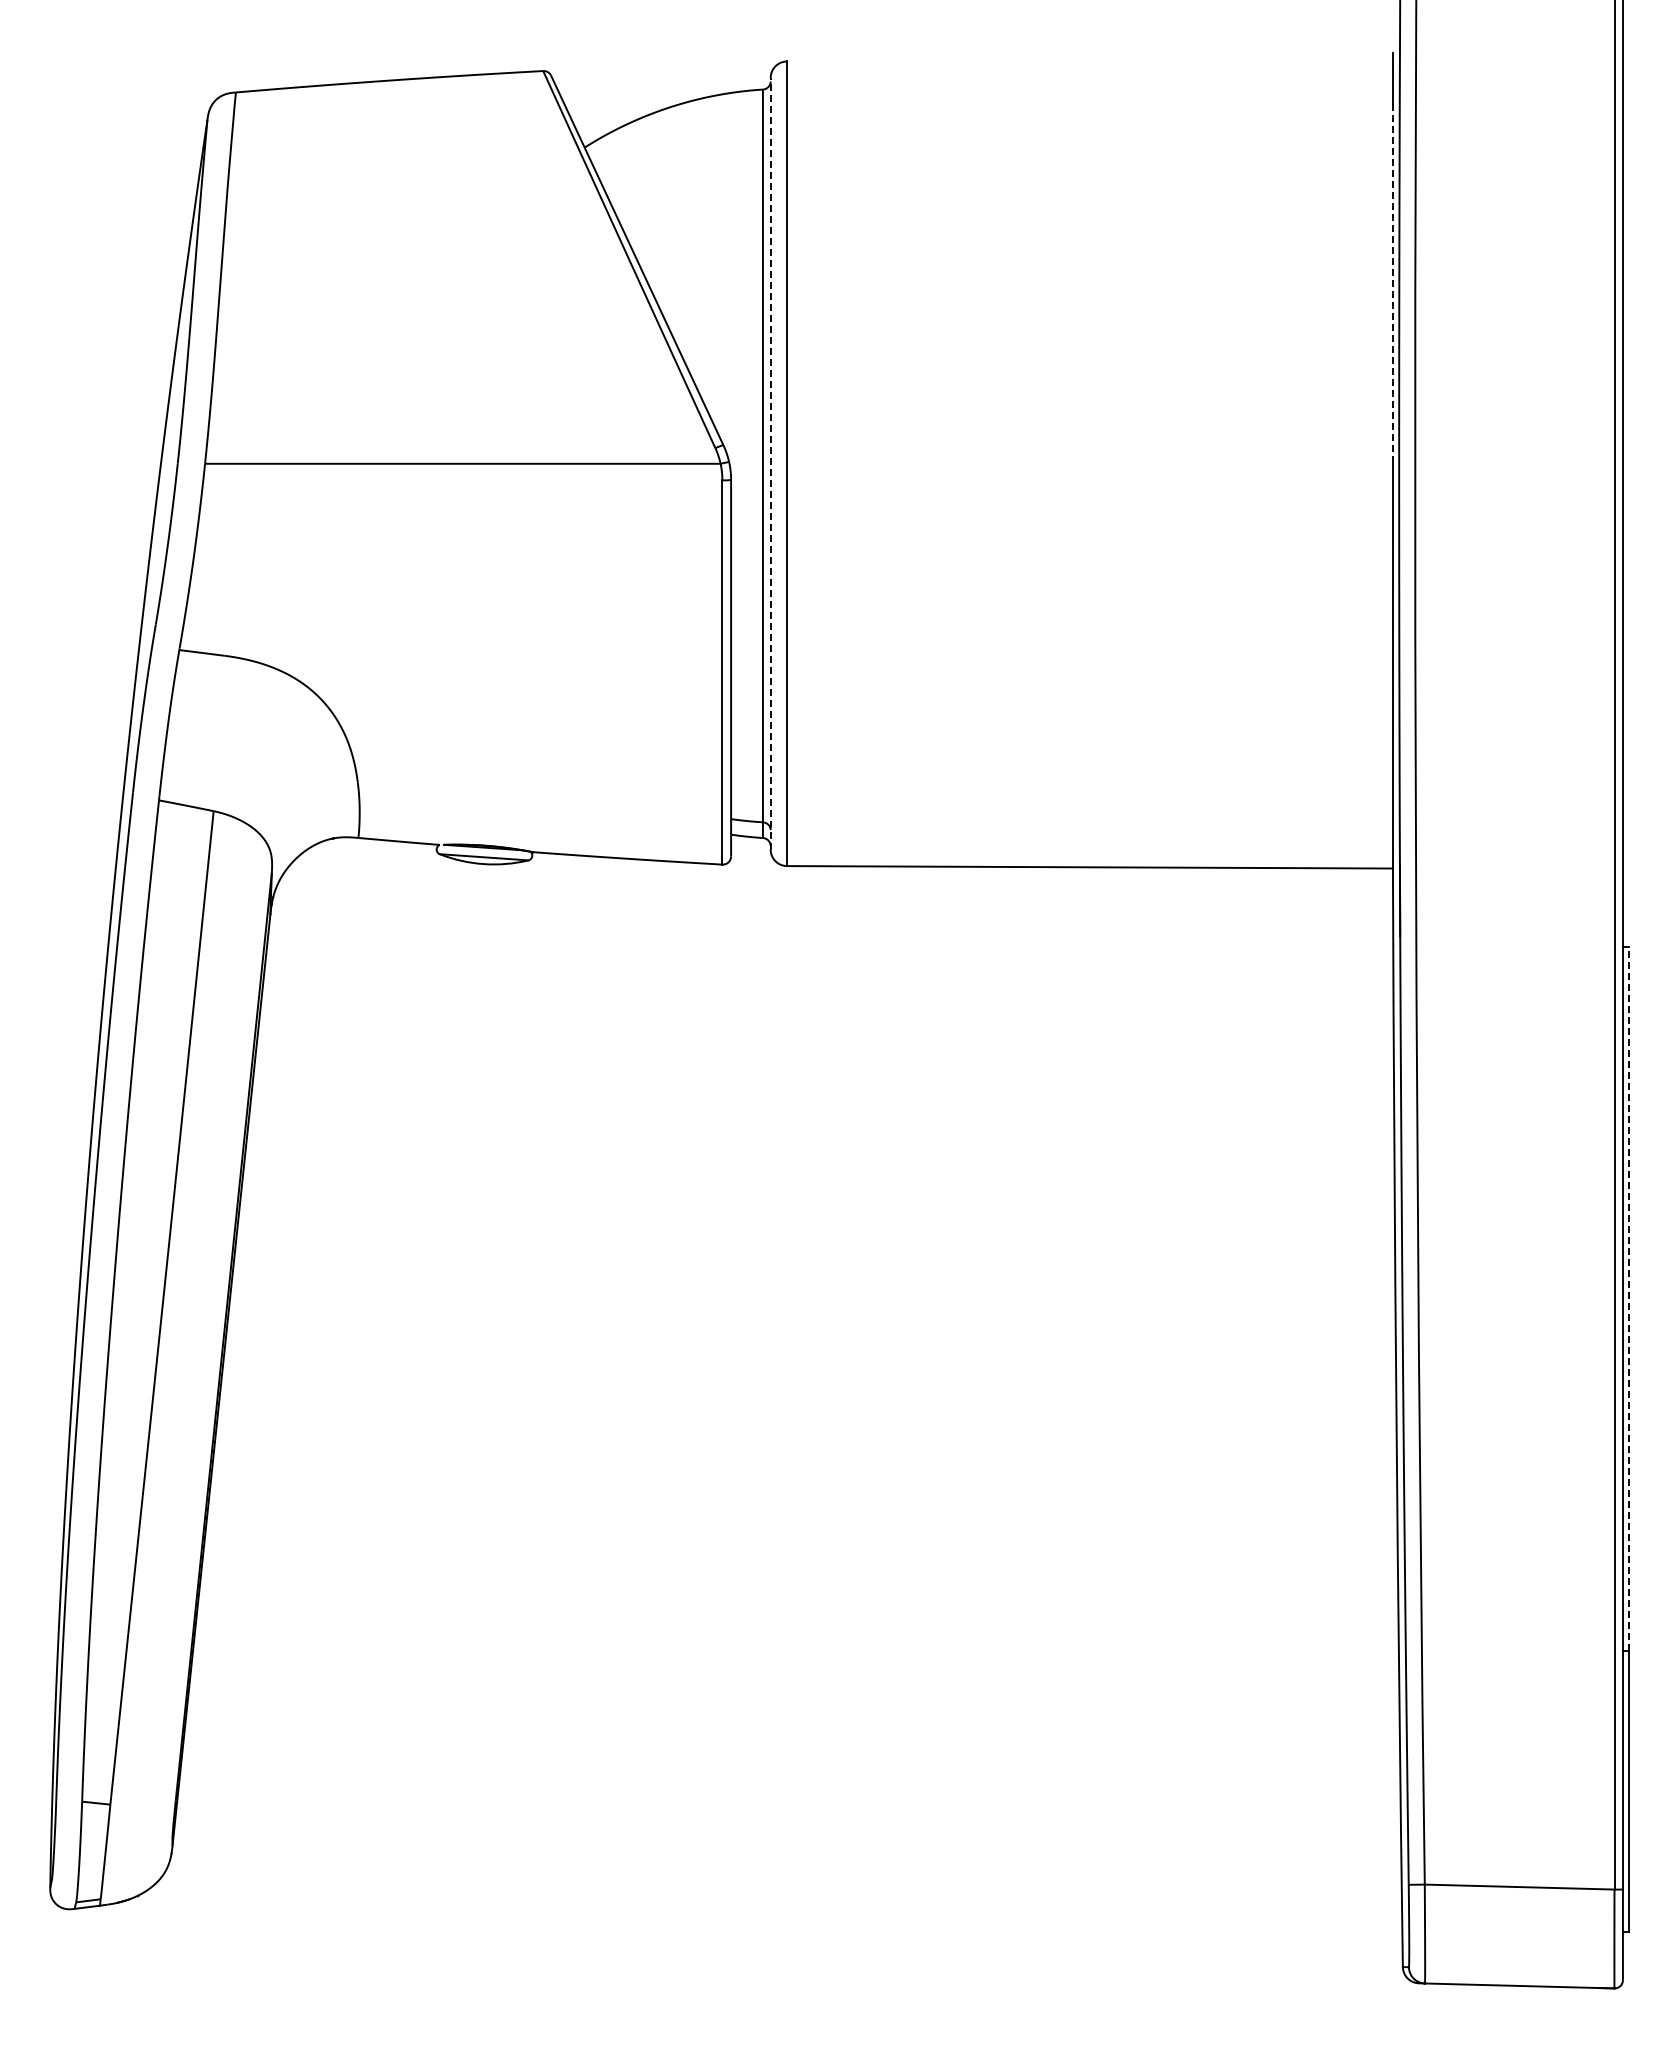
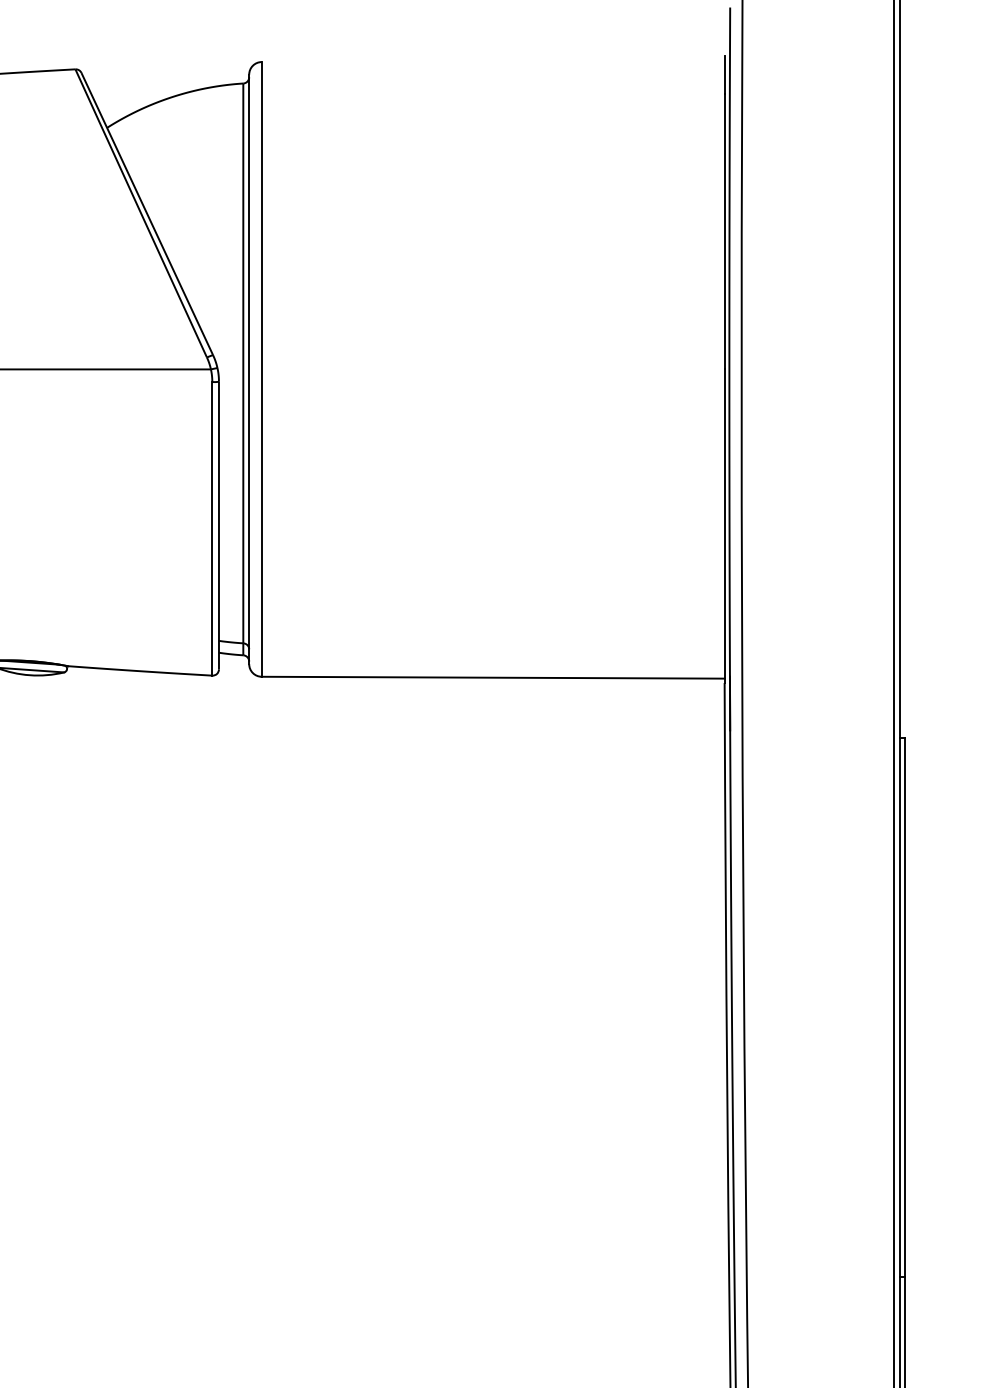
line: (1392, 284) -> (724, 232), dashed -> solid
line: (770, 463) -> (249, 369), dashed -> solid
line: (1628, 1298) -> (904, 1007), dashed -> solid

